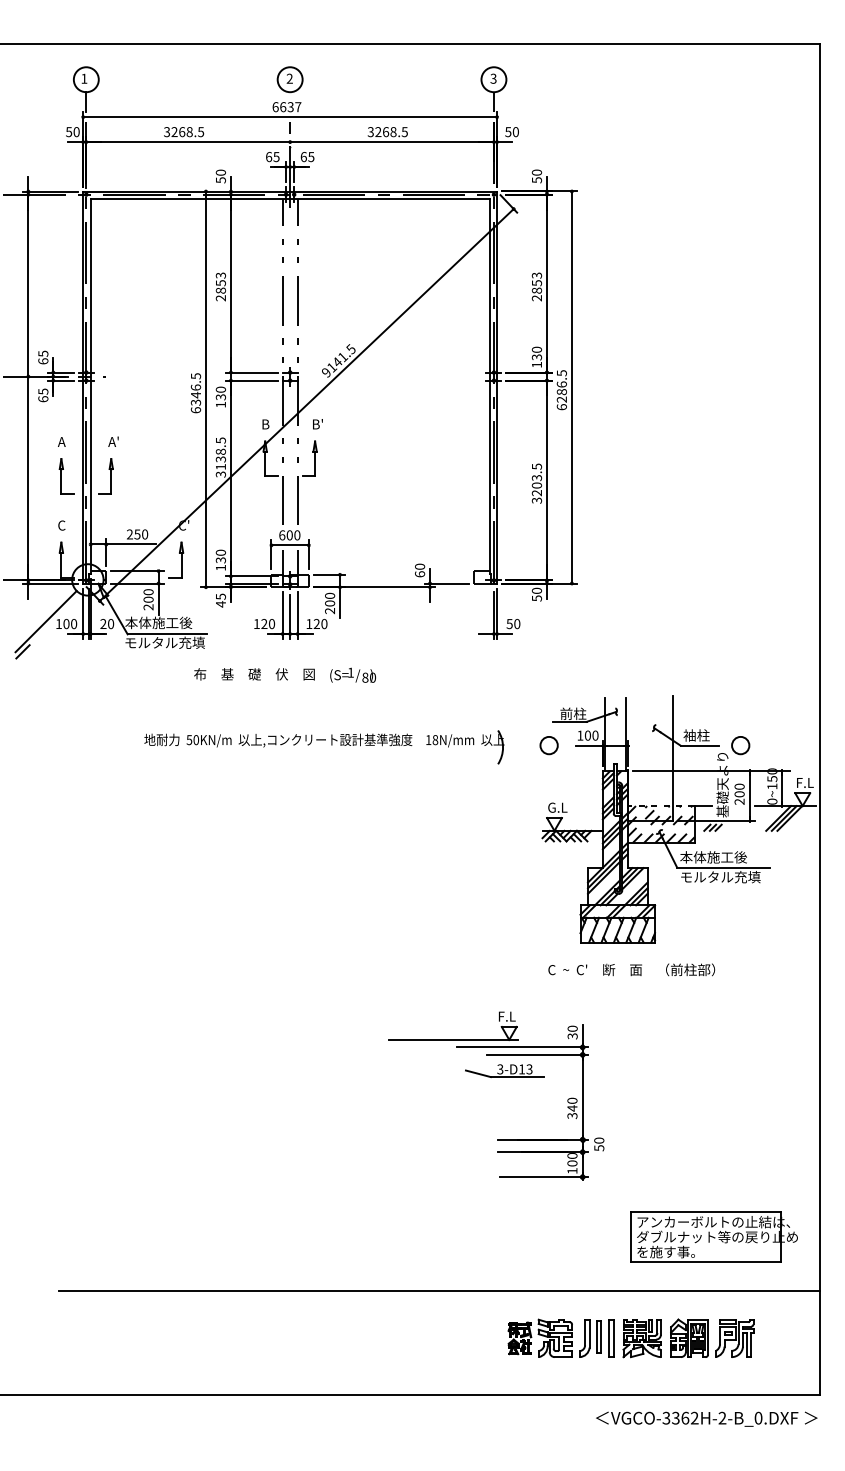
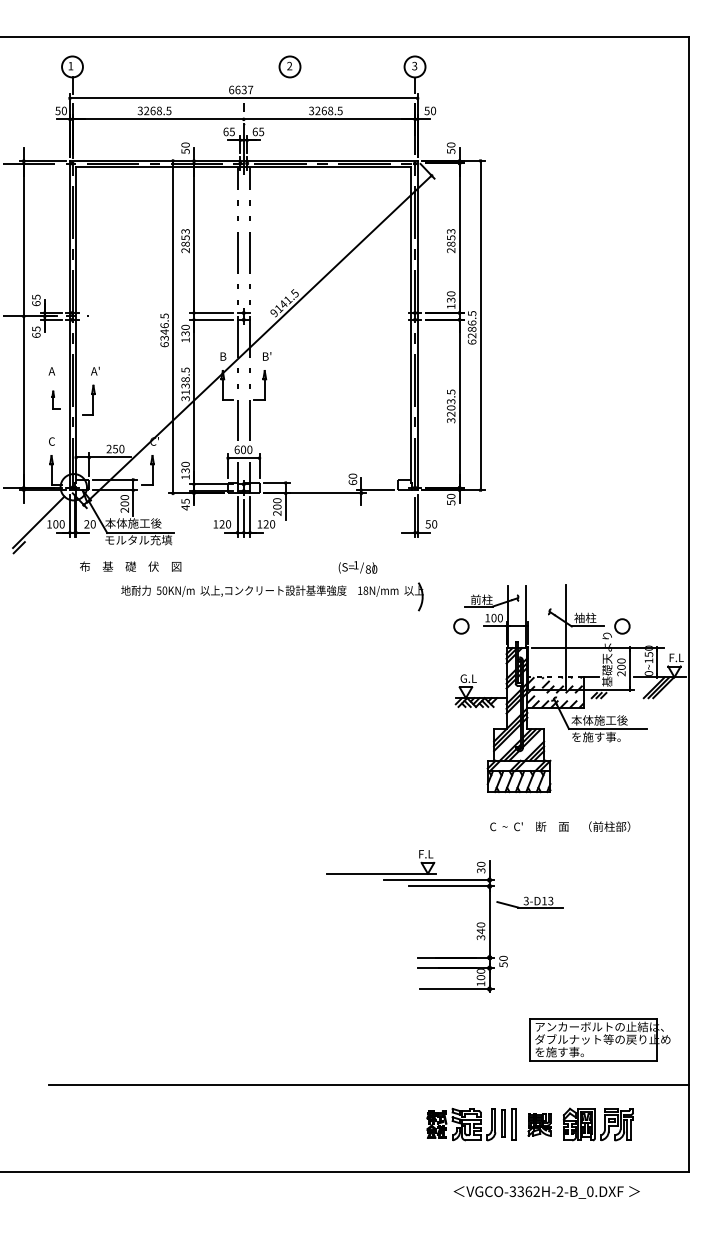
part: (289, 79) -> (289, 66), moved
part: (66, 476) -> (55, 400), size x0.6
text: (254, 674) -> (130, 566), moved
text: (353, 674) -> (358, 566), moved
part: (324, 740) -> (272, 591), moved
text: (720, 877) -> (605, 737), モルタル充填 -> を施す事。
text: (631, 969) -> (560, 826), moved
part: (504, 1070) -> (529, 902), moved
part: (641, 1338) -> (539, 1124), size x0.7
text: (706, 1418) -> (546, 1191), moved

